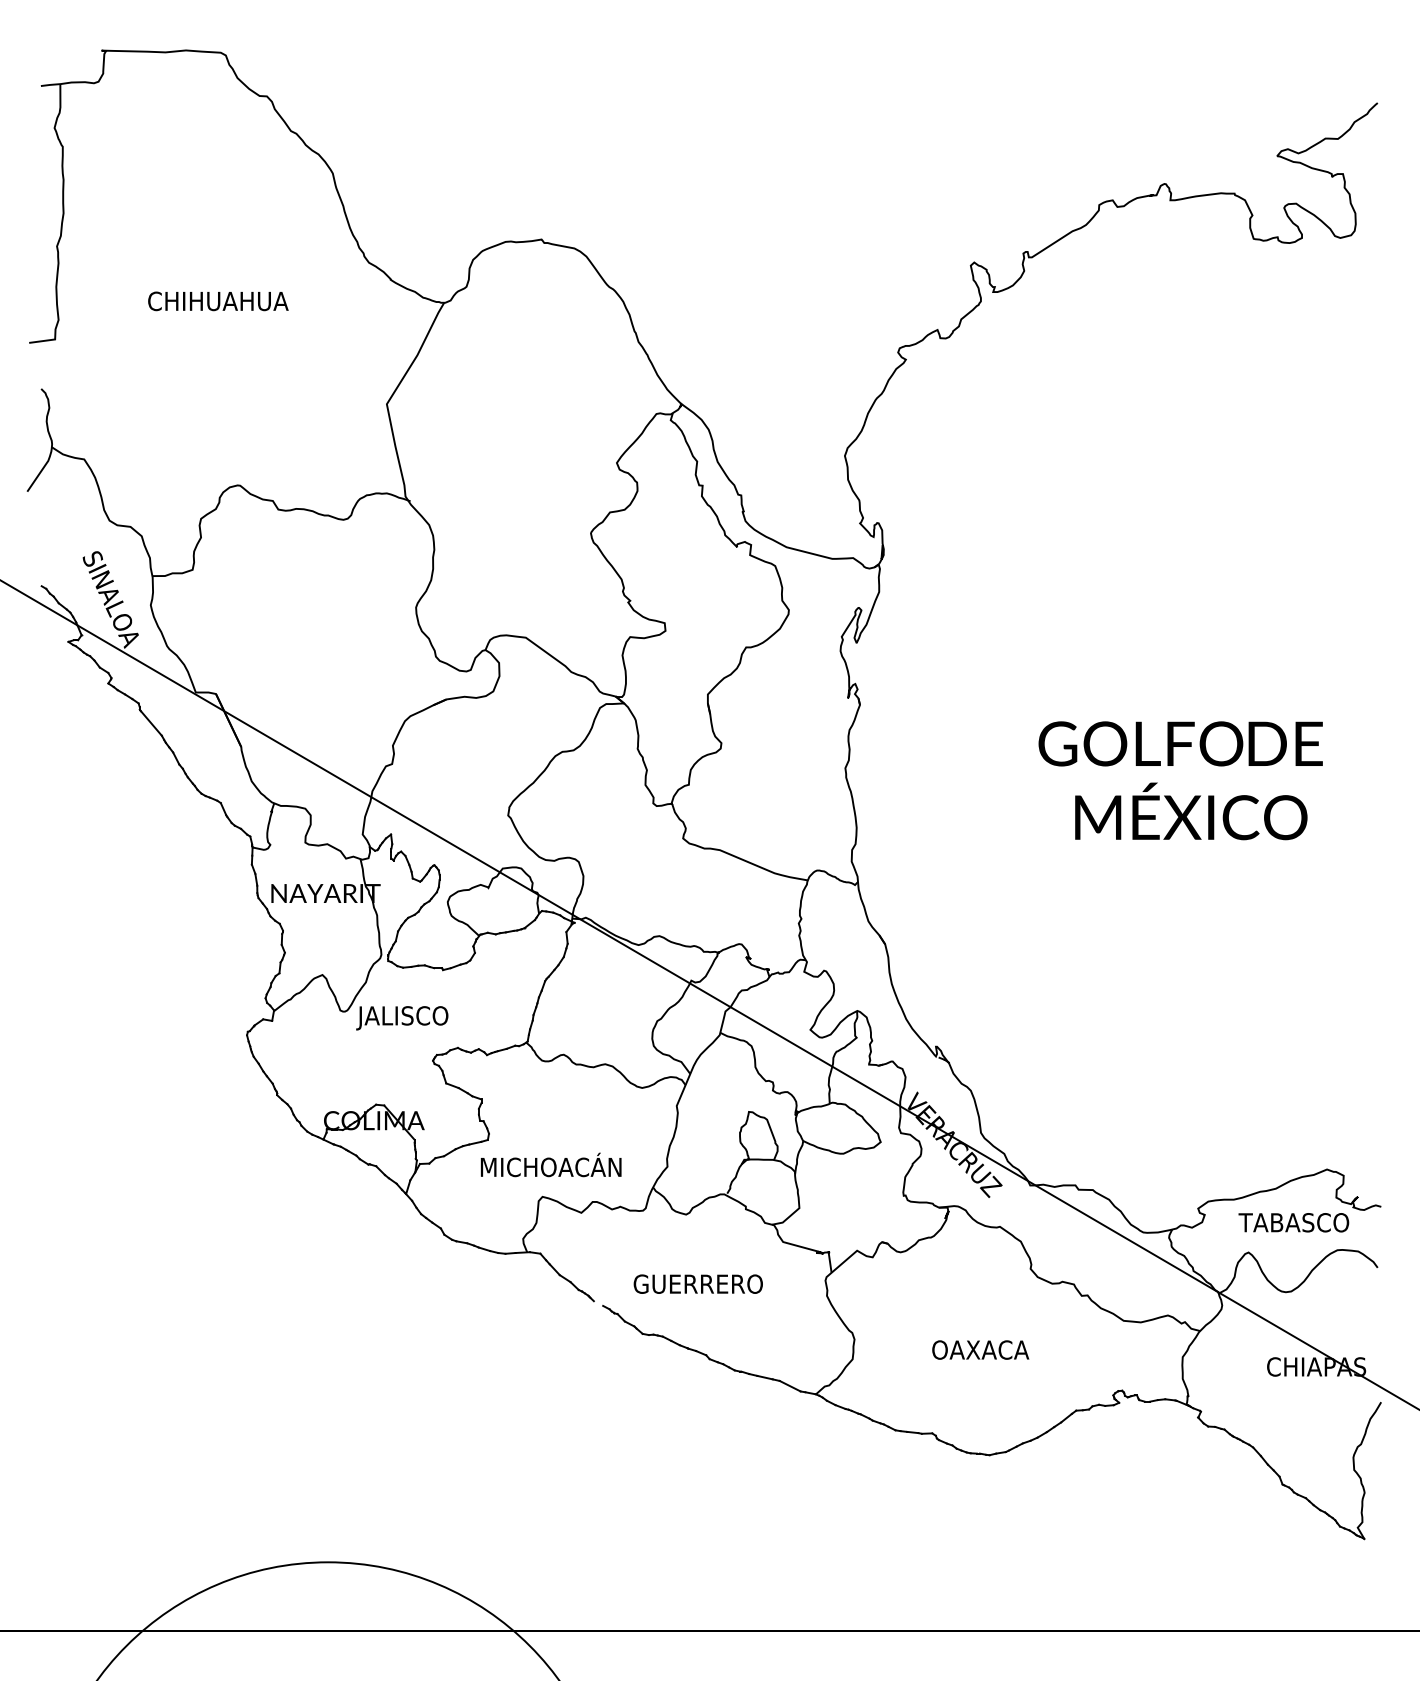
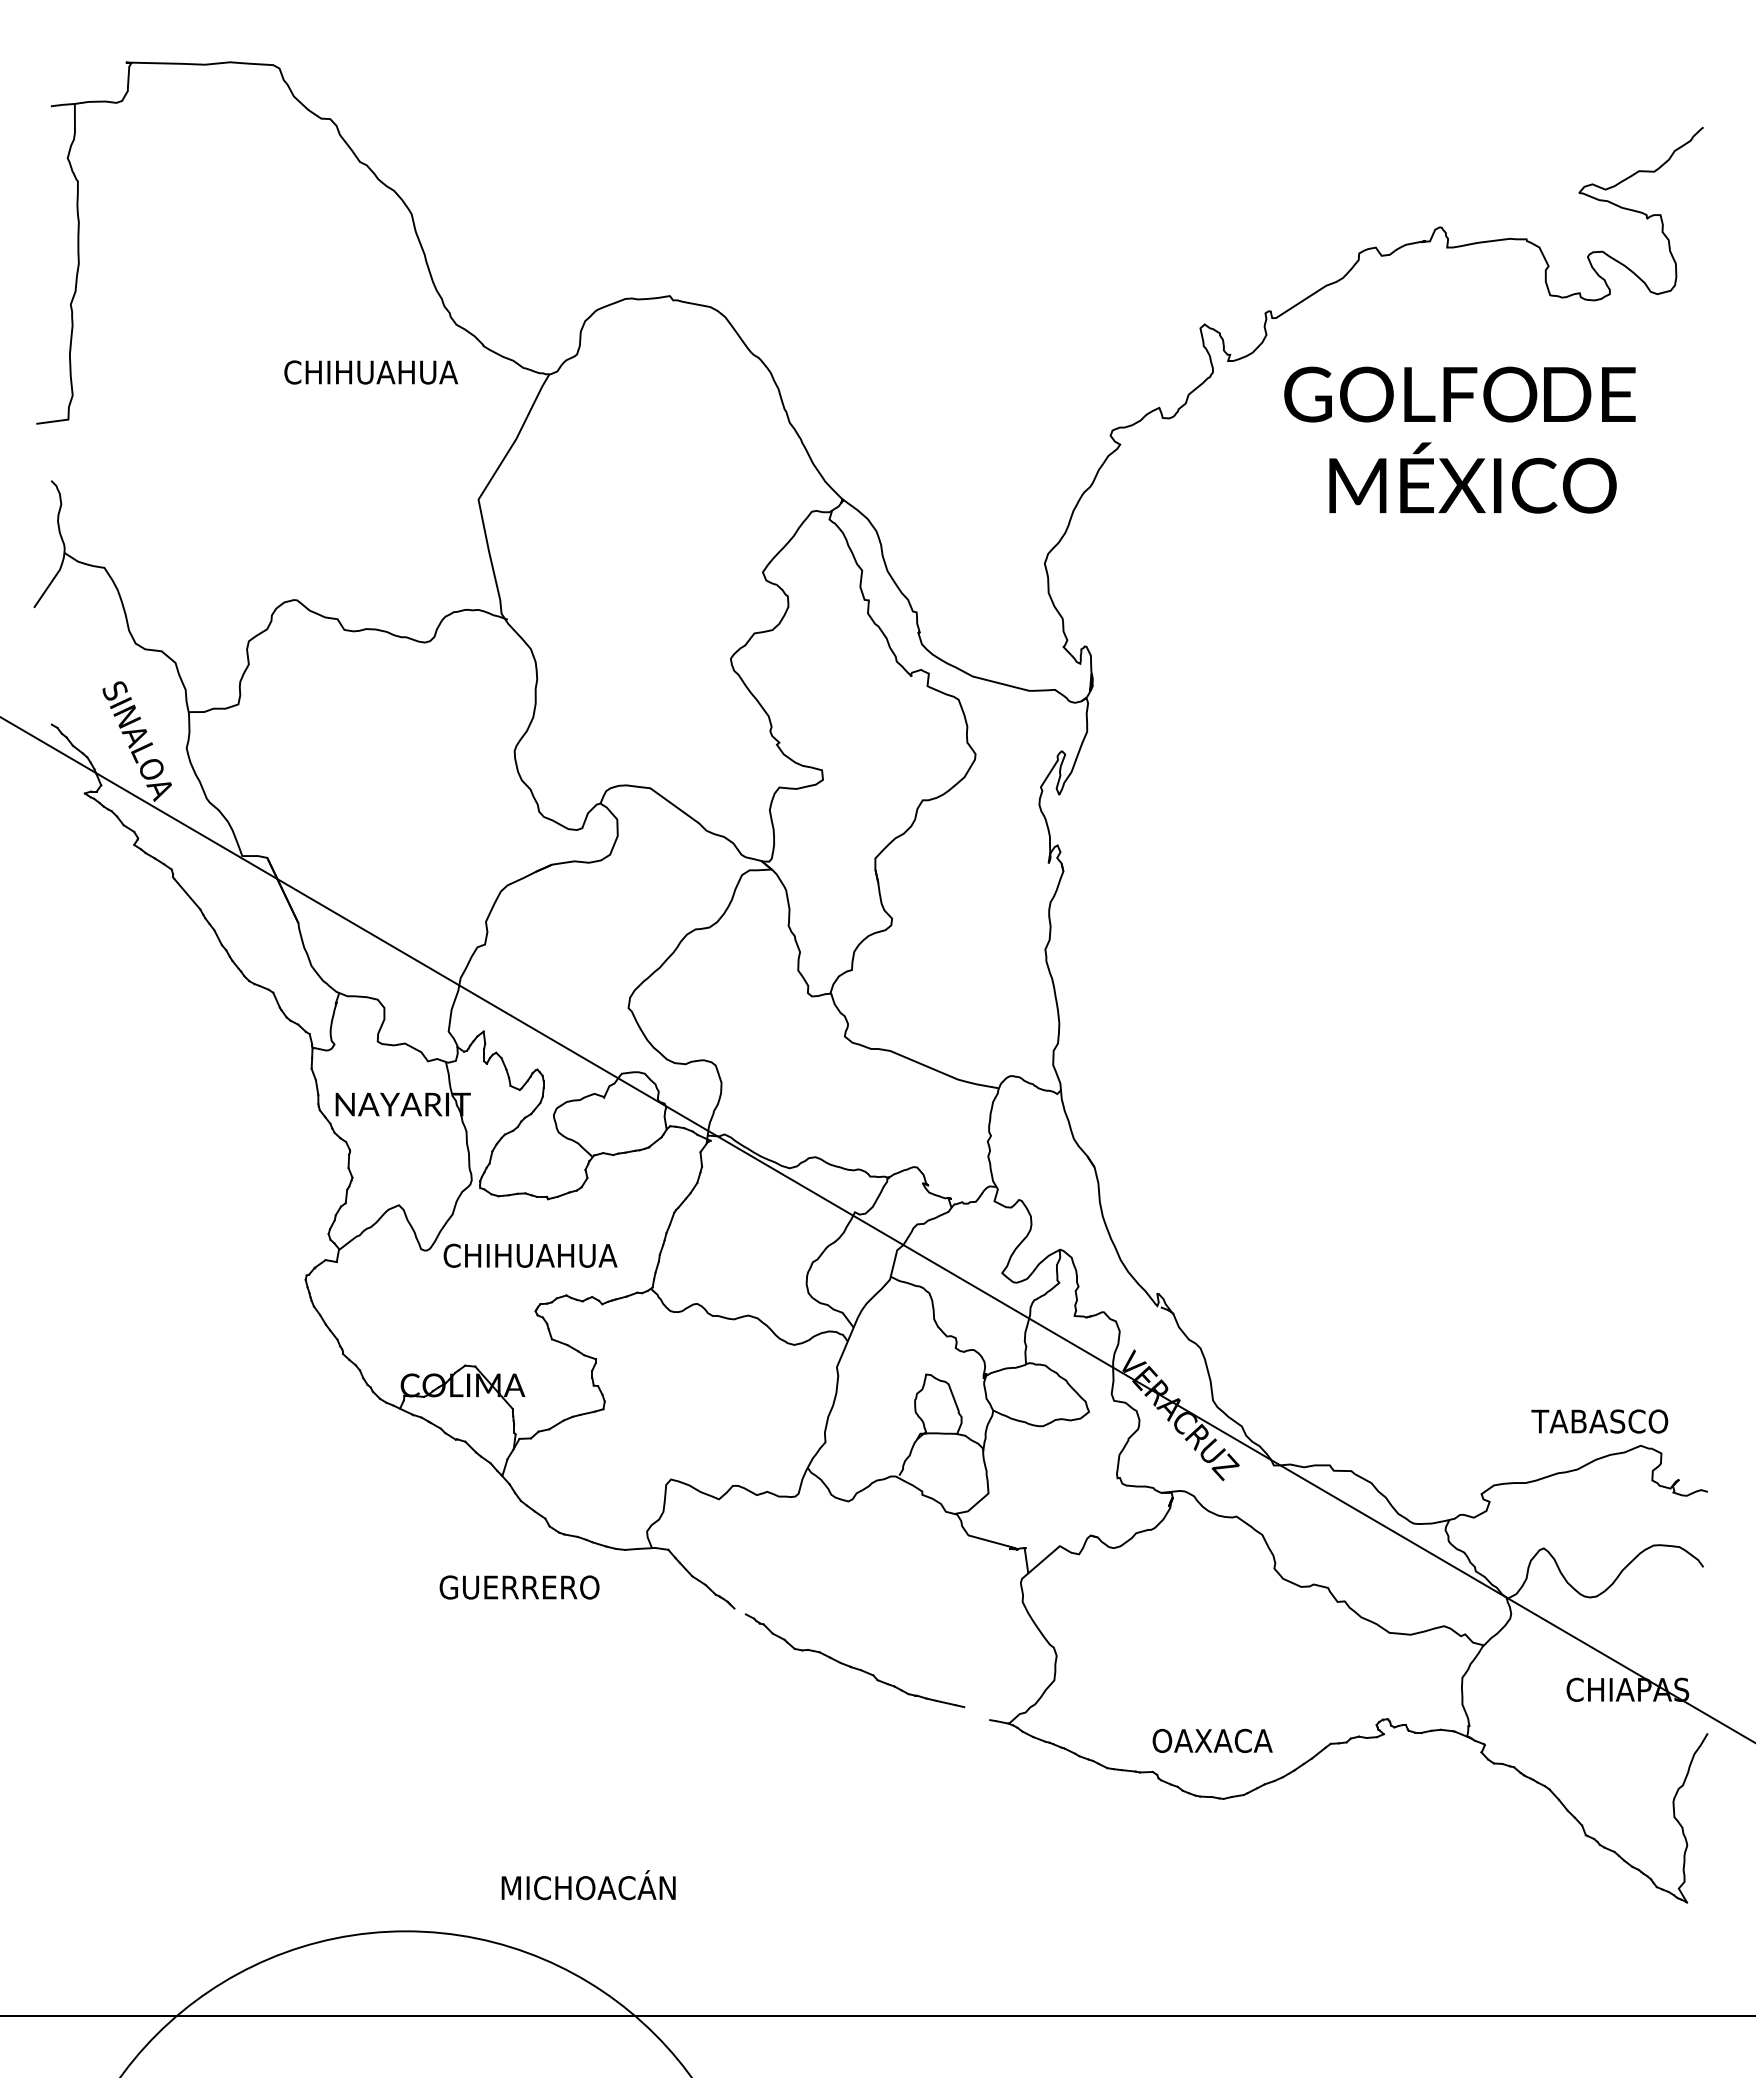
text: (218, 301) -> (371, 372), moved
text: (1180, 780) -> (1459, 439), moved
text: (427, 1018) -> (528, 1258), JALISCO -> CHIHUAHUA
text: (551, 1165) -> (588, 1885), moved
text: (1293, 1222) -> (1599, 1421), moved
text: (698, 1284) -> (519, 1587), moved
text: (980, 1349) -> (1212, 1740), moved
line: (790, 1386) -> (977, 1713), removed

